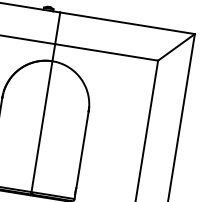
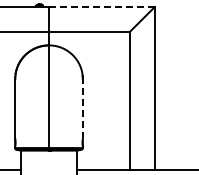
line: (127, 23) -> (101, 7), solid -> dashed
line: (82, 149) -> (82, 109), solid -> dashed

